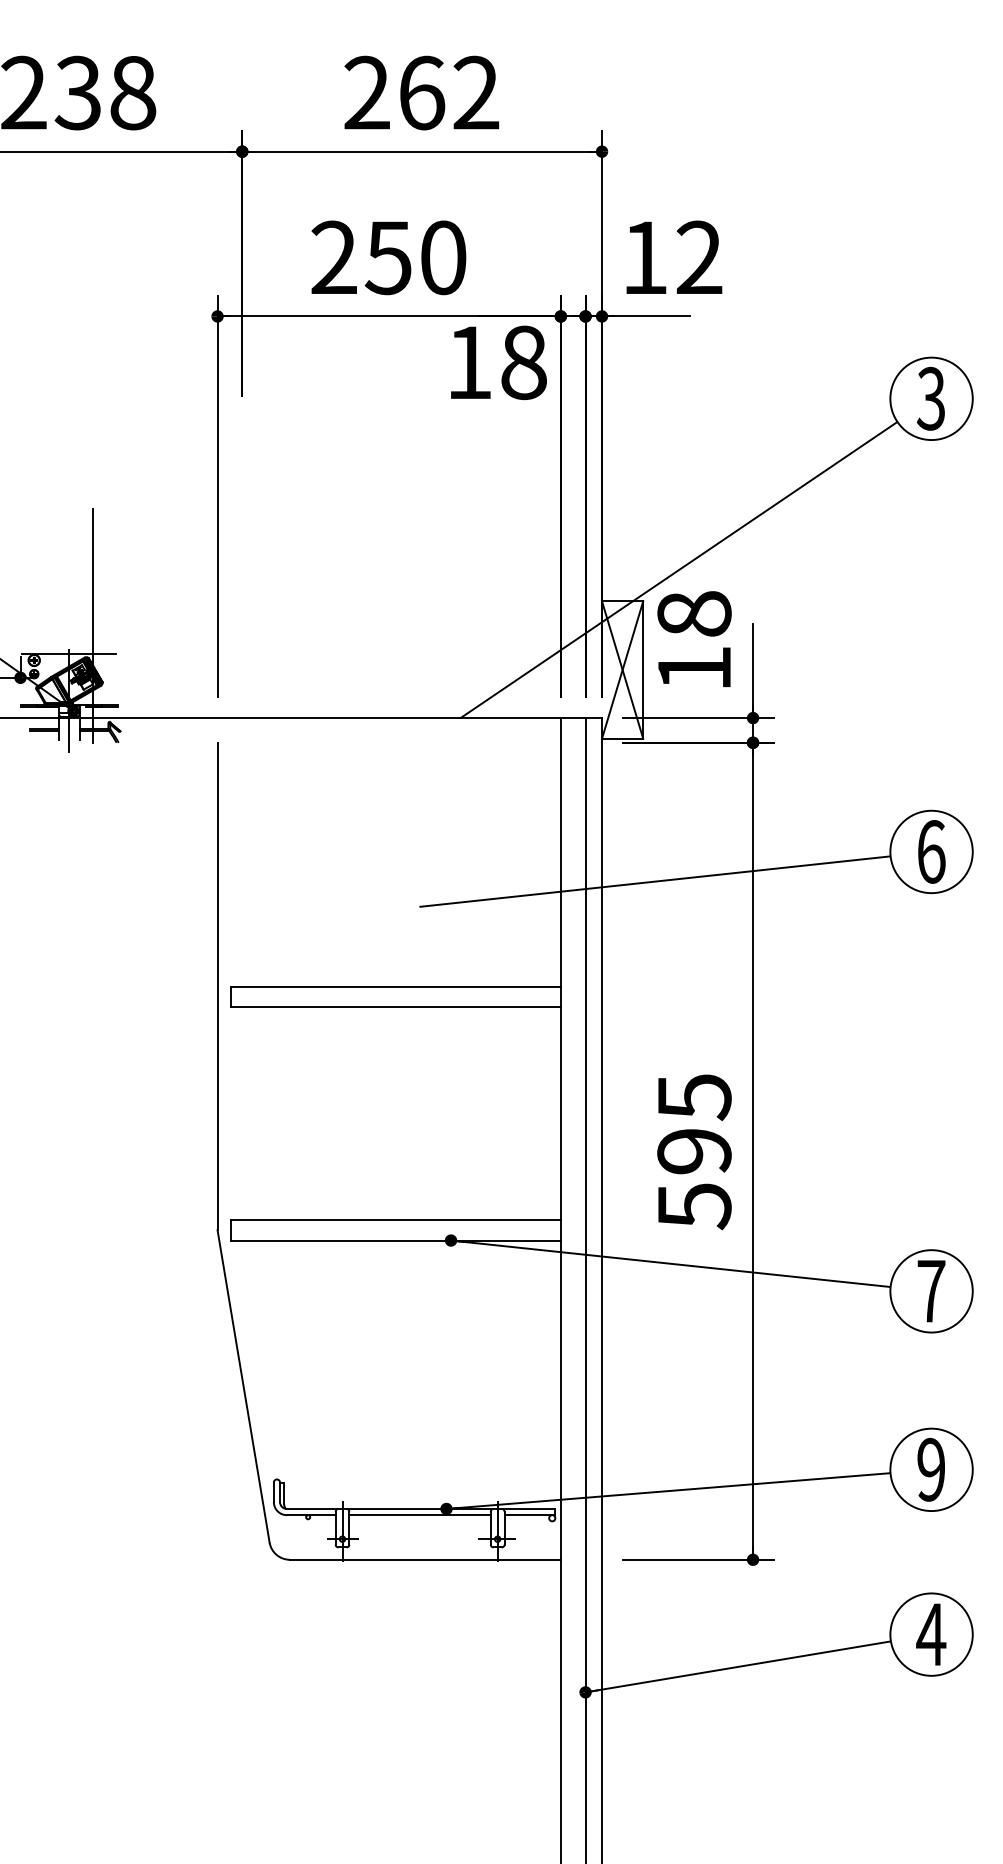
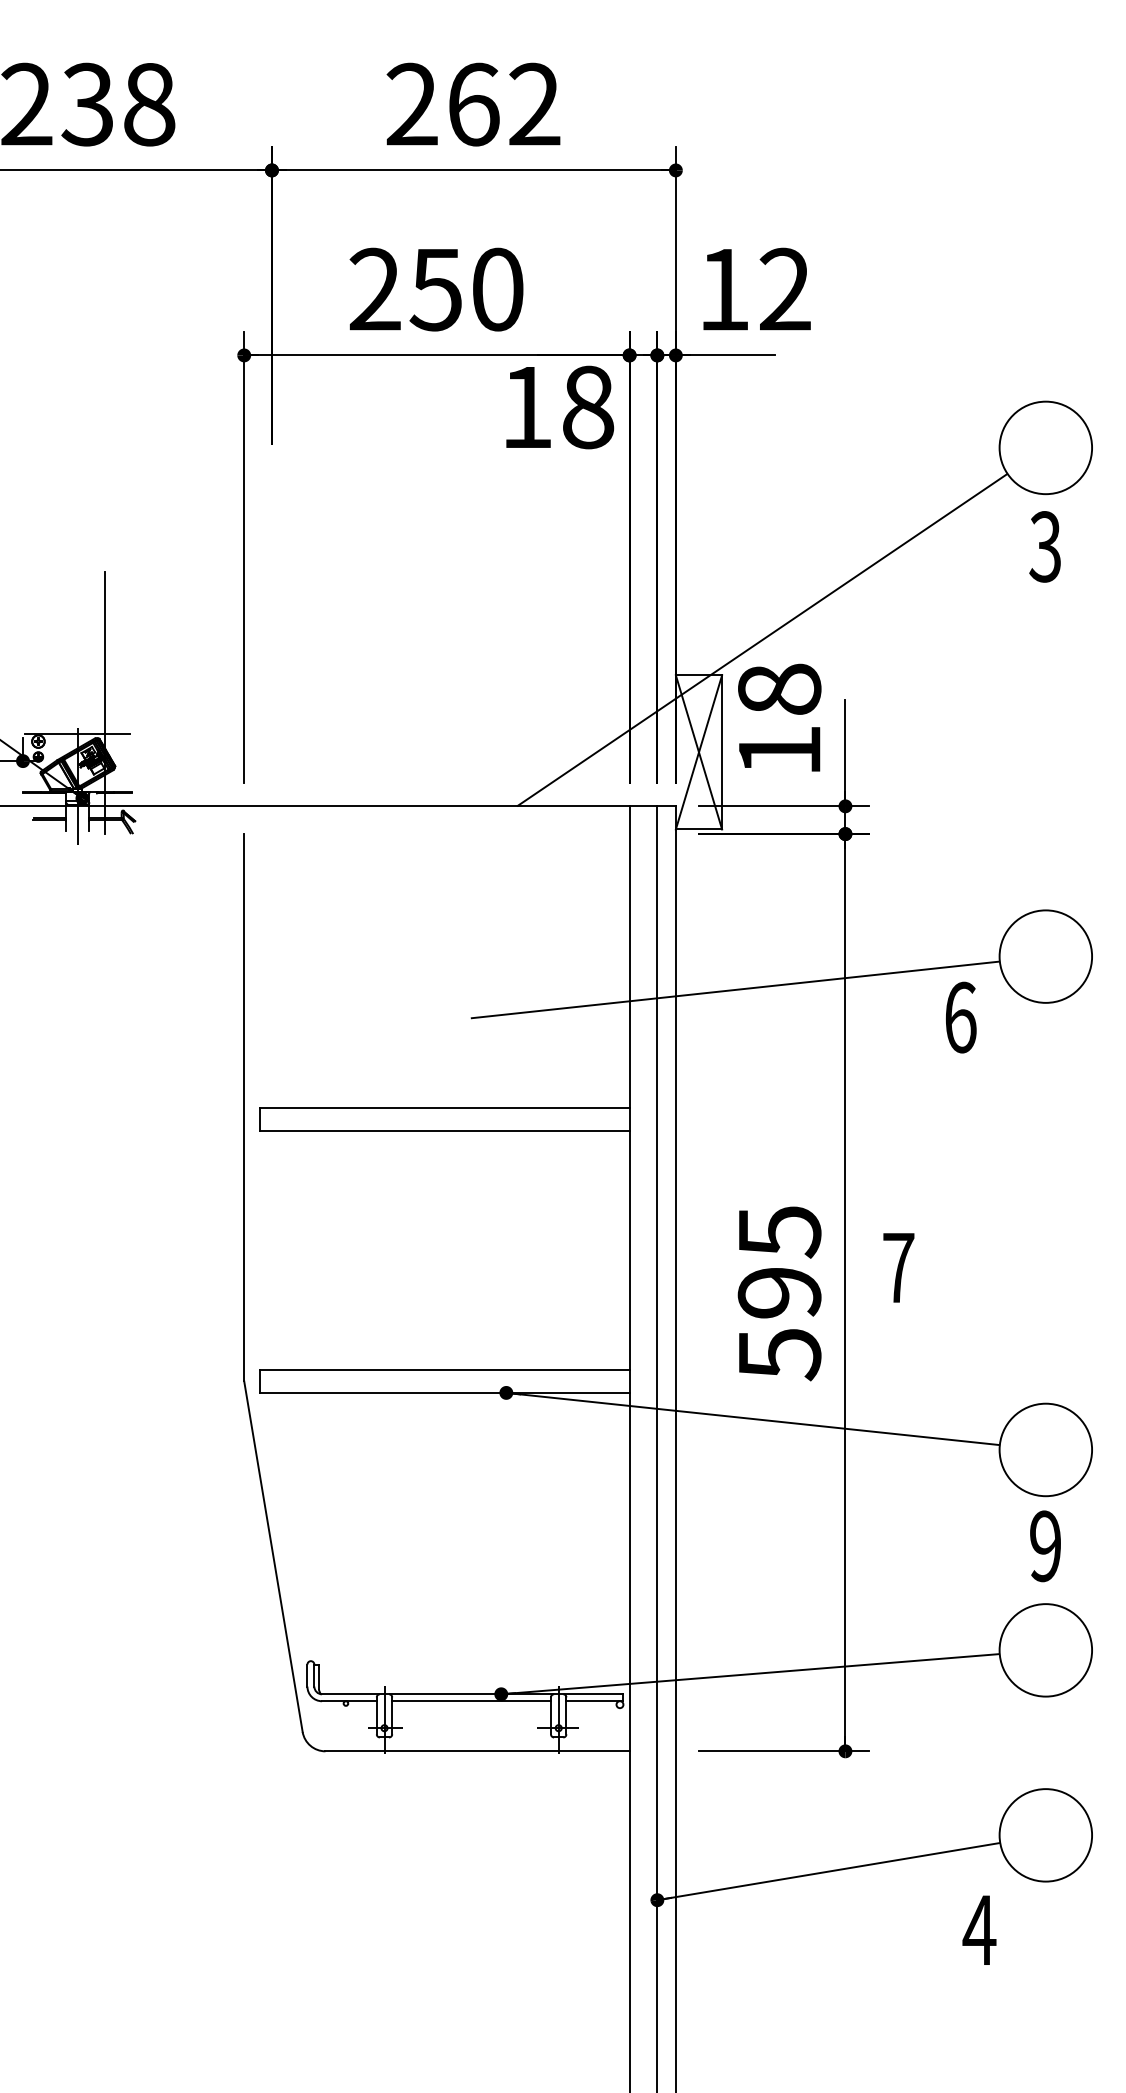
text: (930, 398) -> (1044, 546), moved
text: (932, 851) -> (961, 1017), moved
text: (931, 1290) -> (898, 1267), moved
text: (931, 1469) -> (1045, 1546), moved
text: (931, 1633) -> (979, 1929), moved

